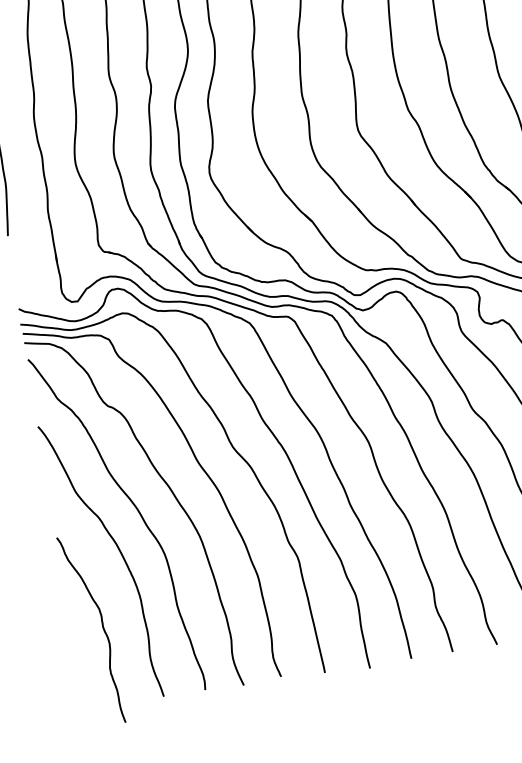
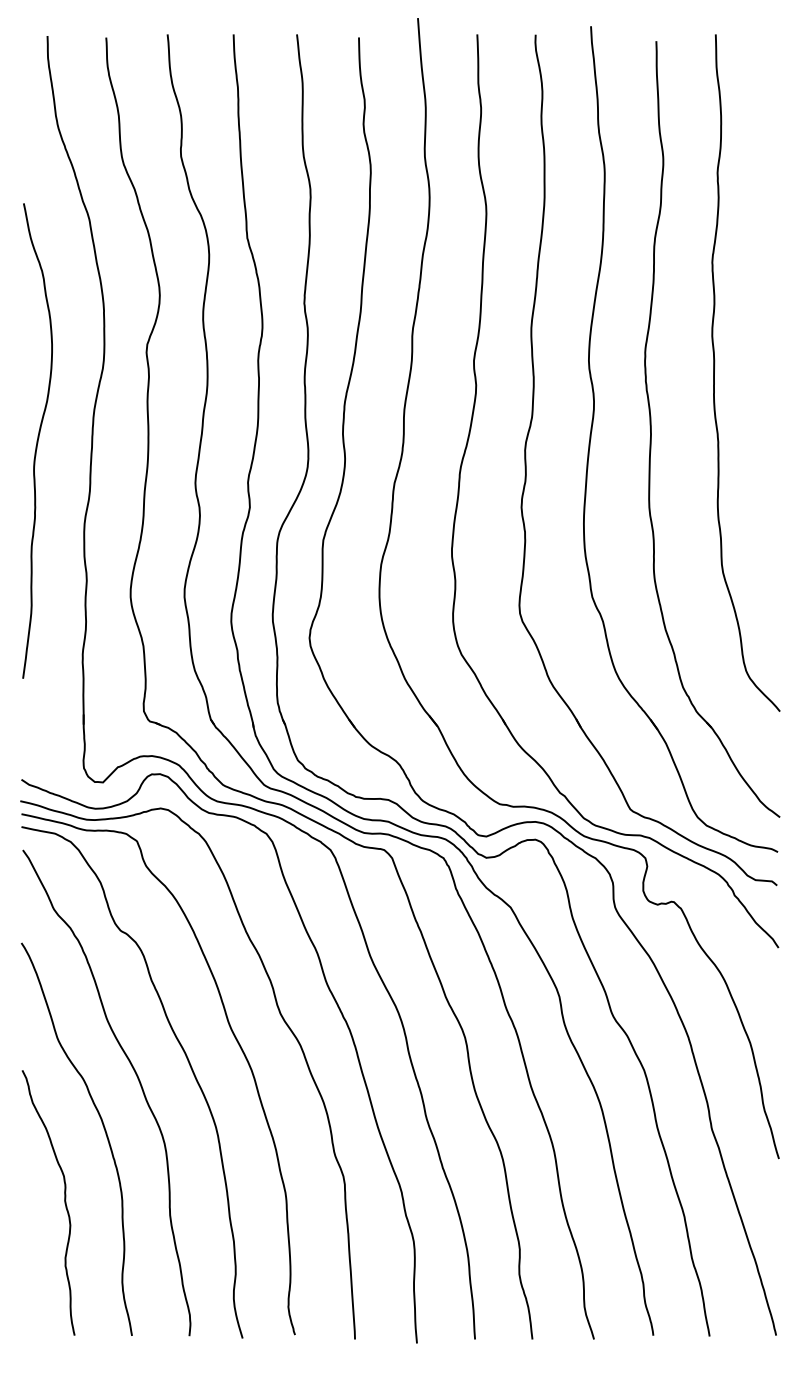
curve: (102, 627) -> (64, 1202), moved

